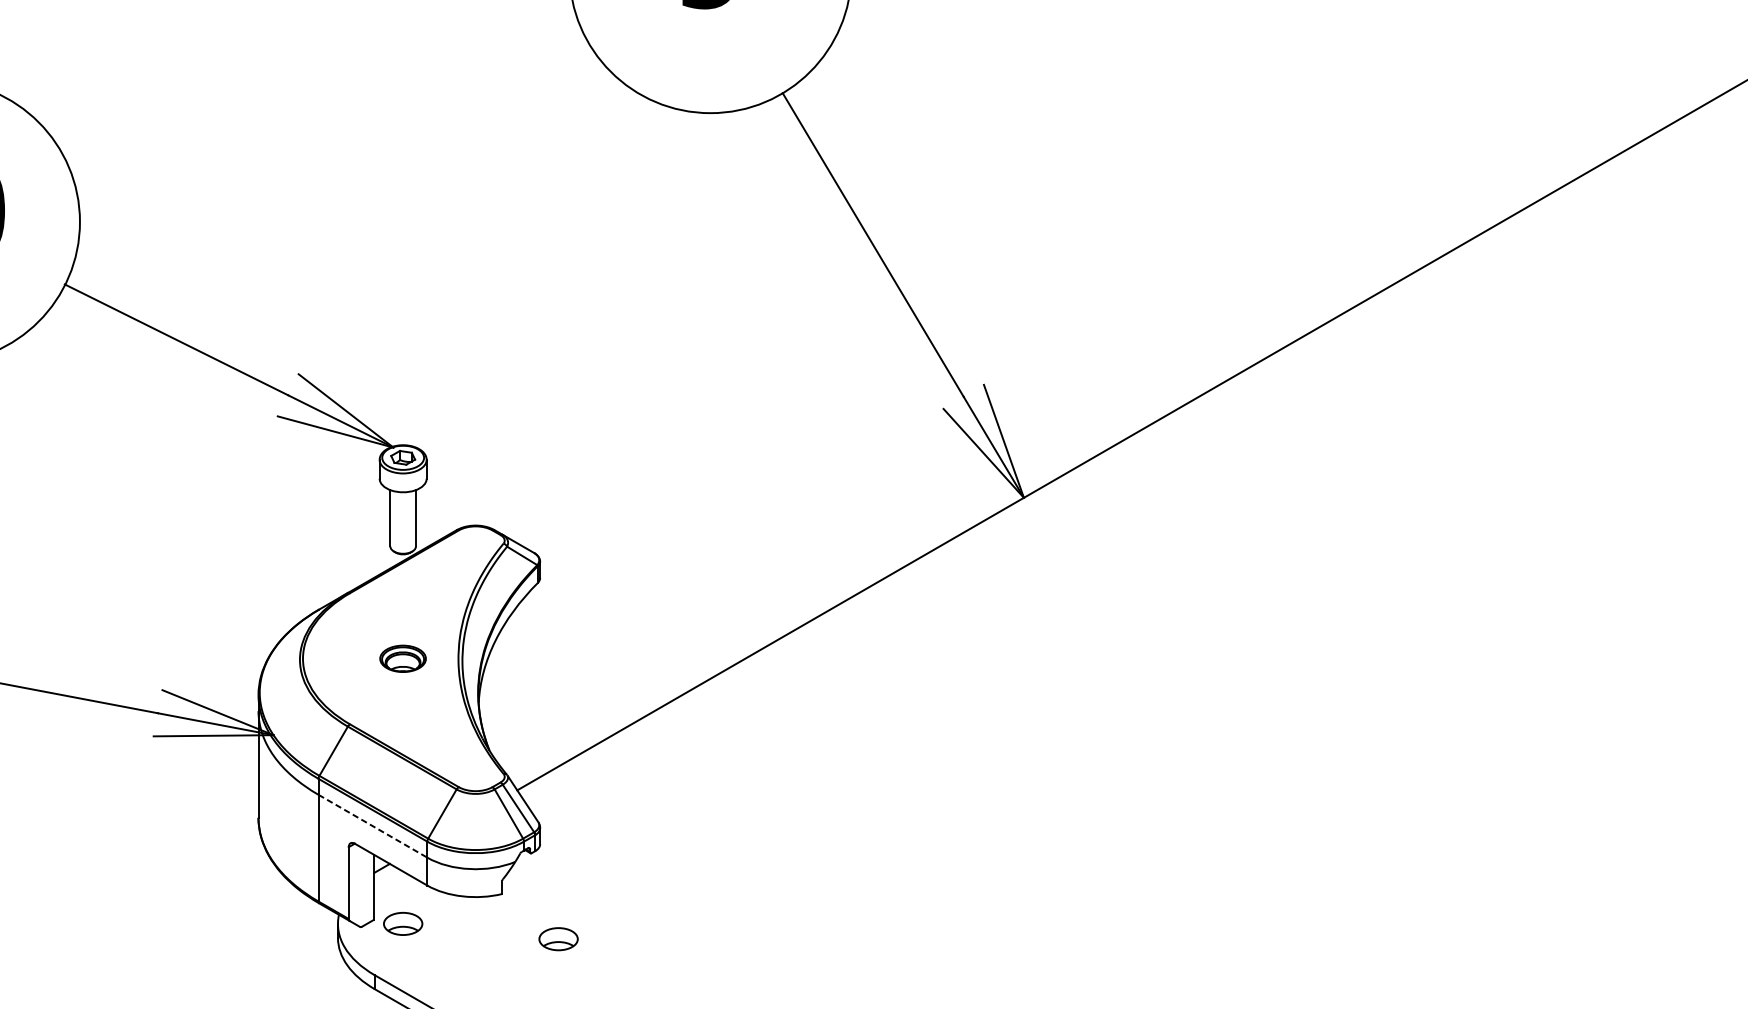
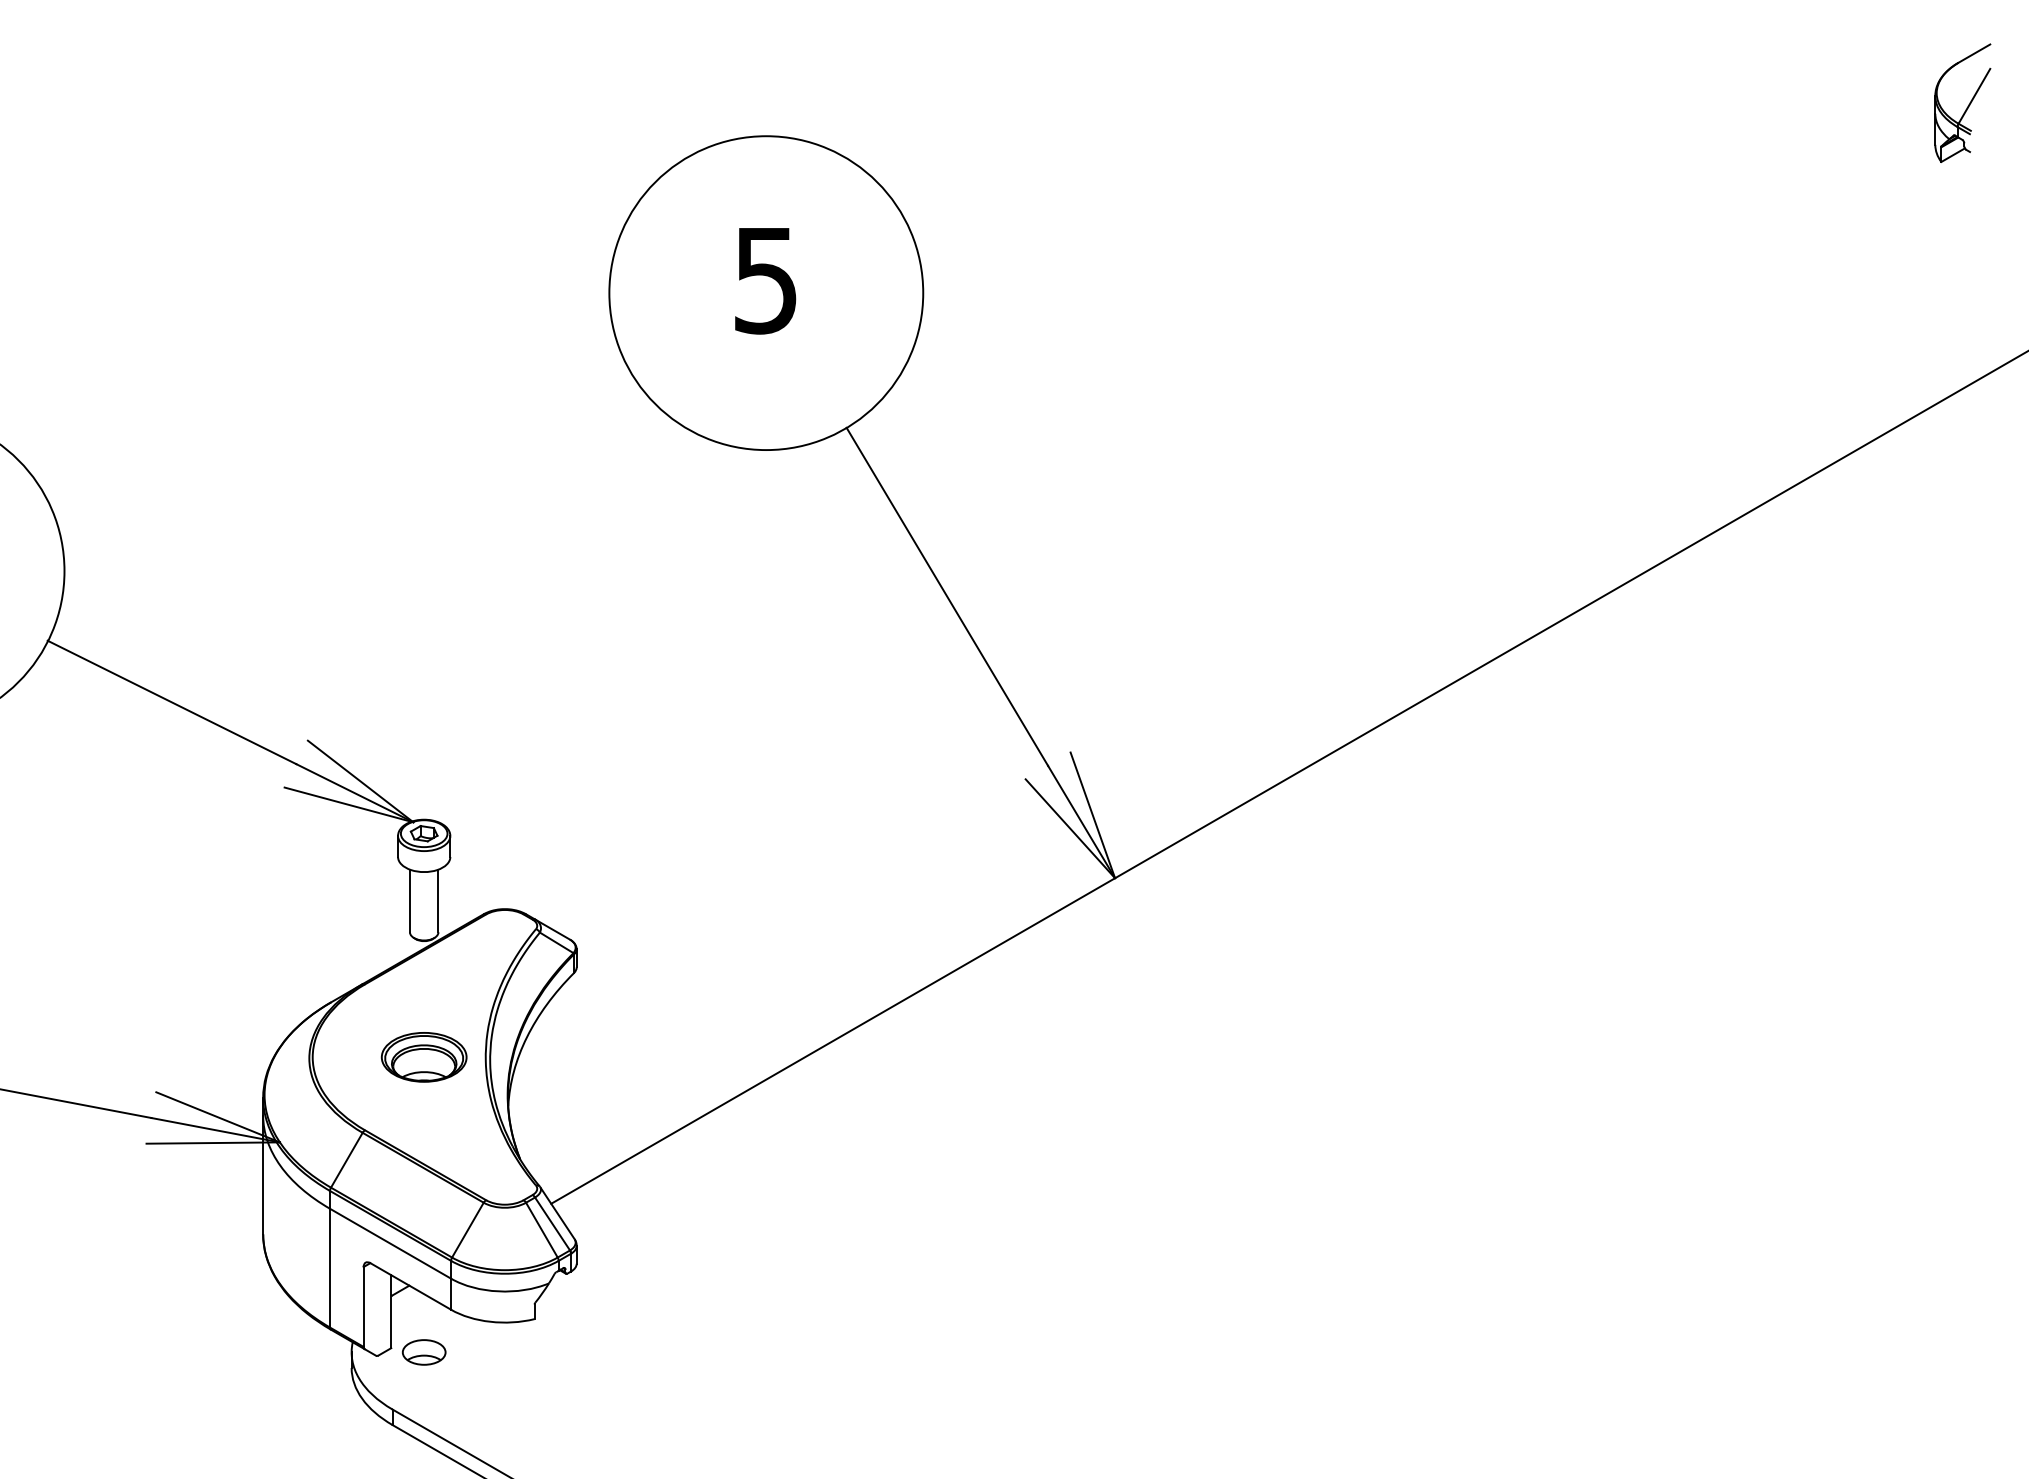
part: (402, 658) -> (423, 1057), size x1.67
line: (372, 826) -> (390, 1243), dashed -> solid
part: (557, 939) -> (596, 1369), removed

